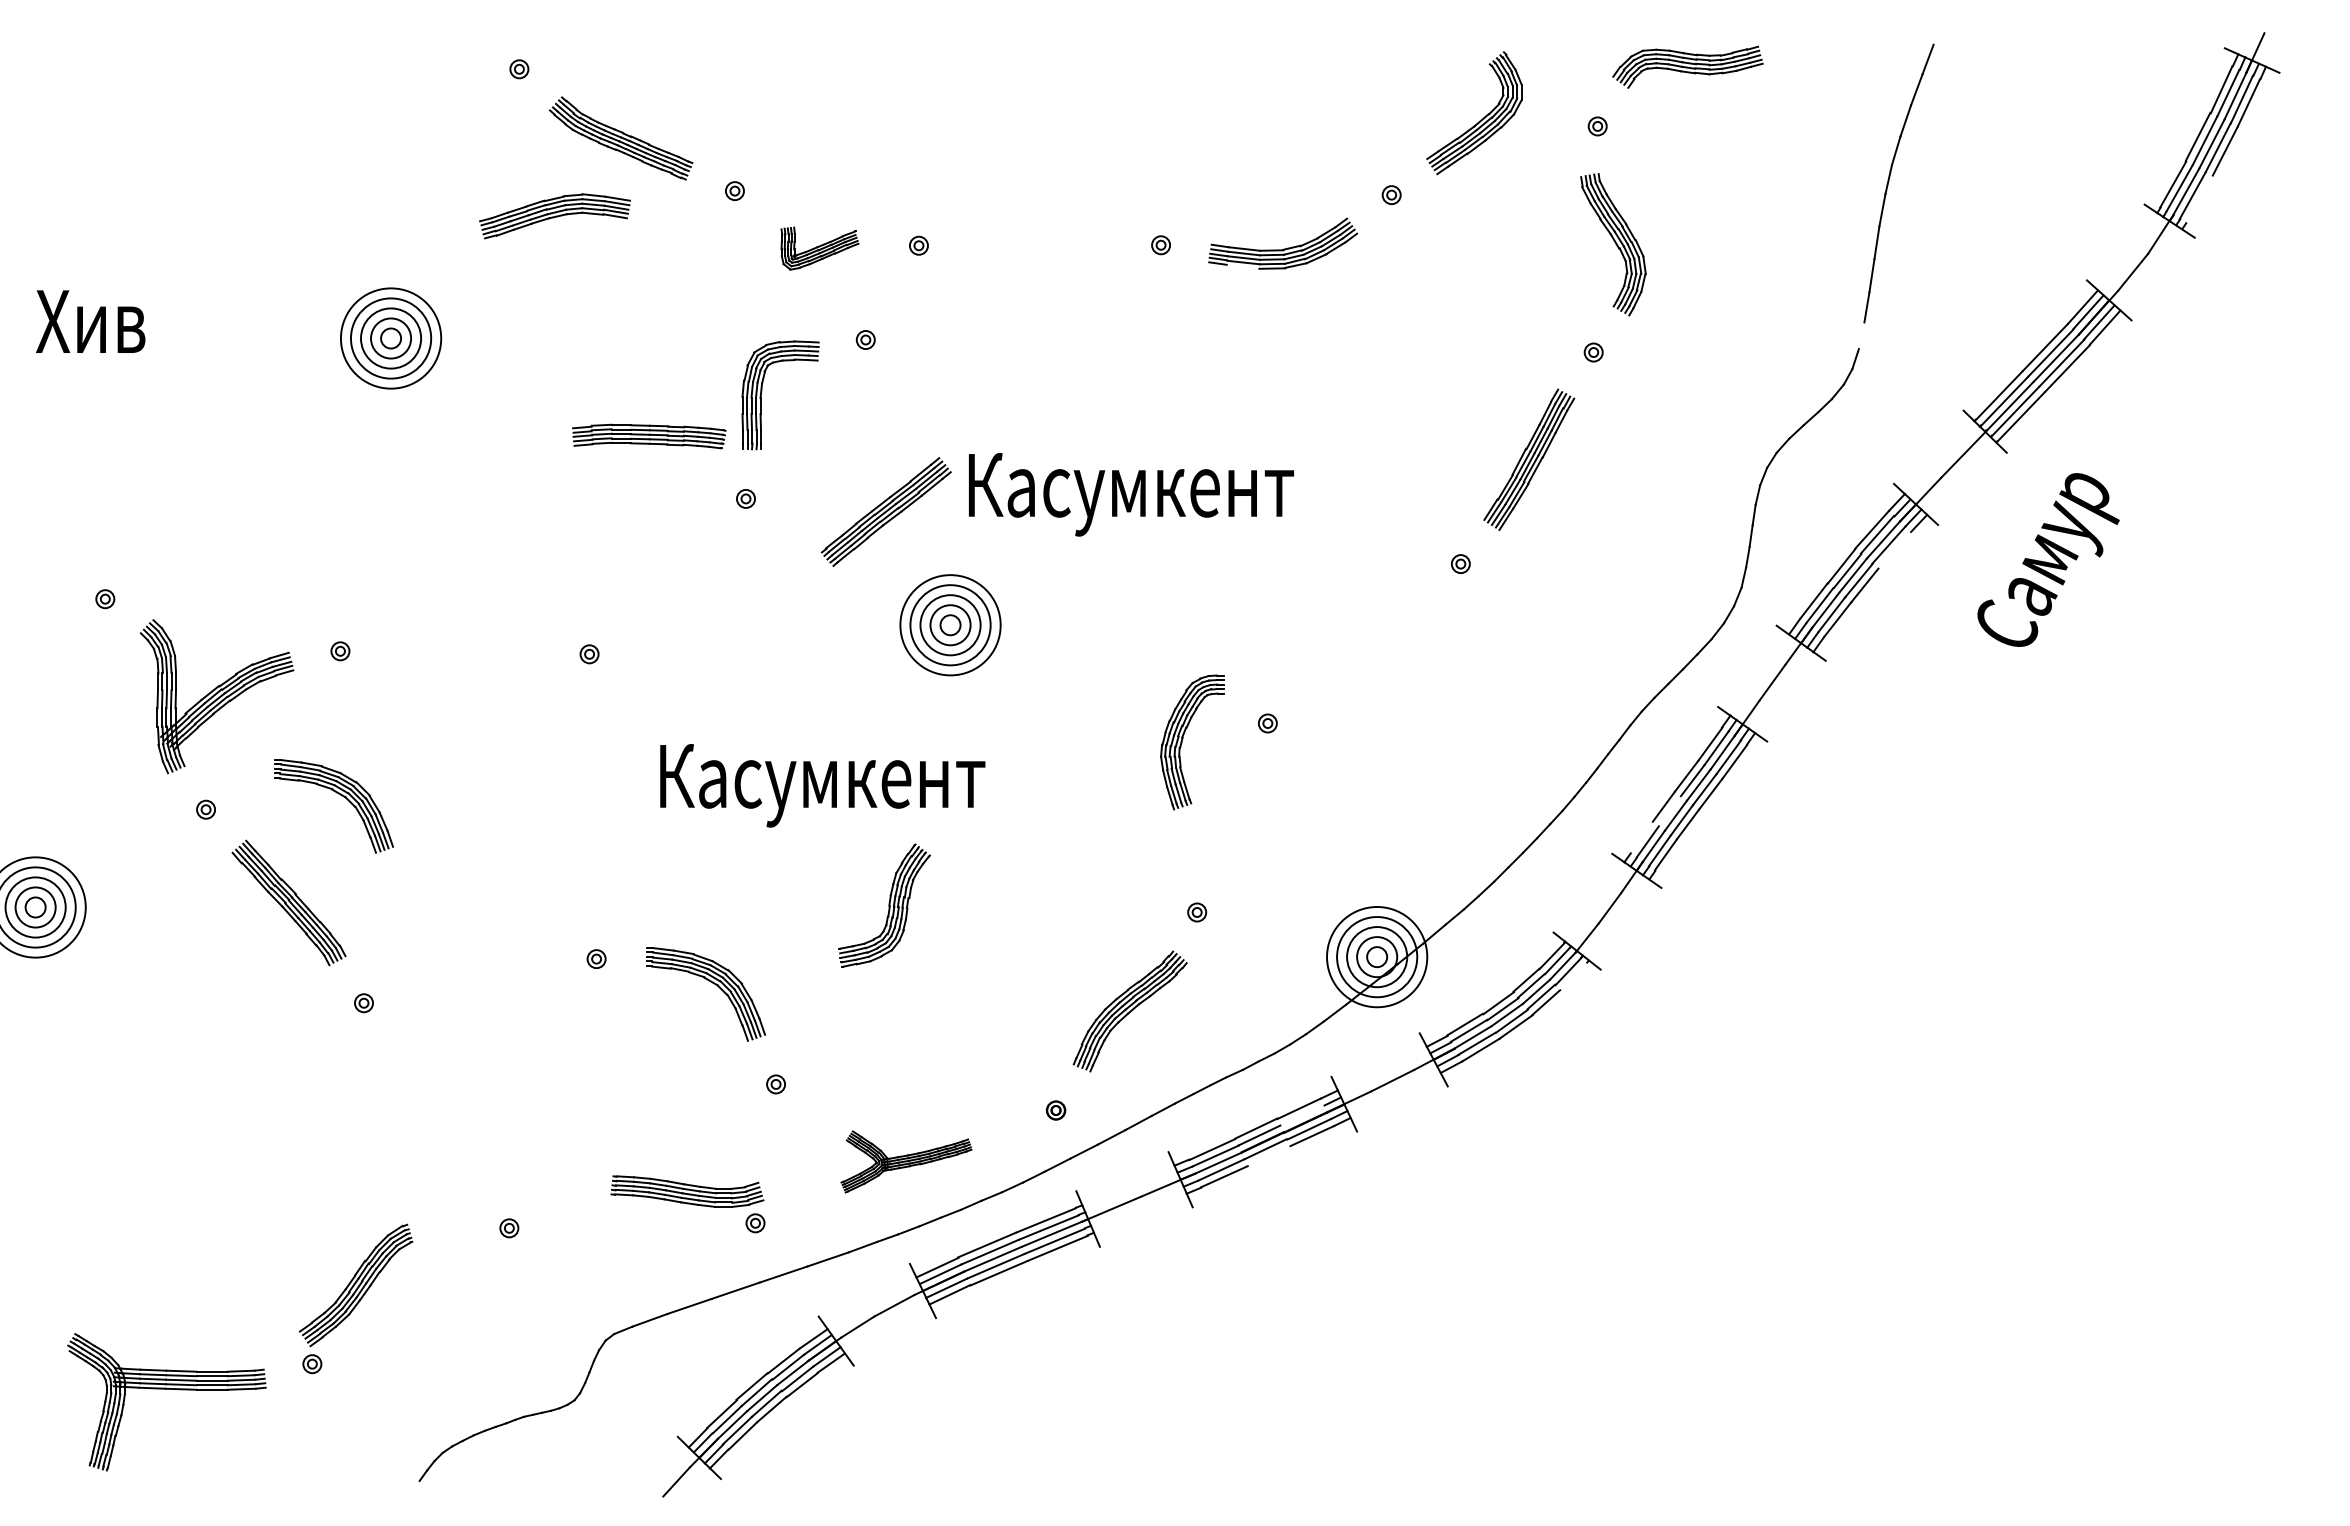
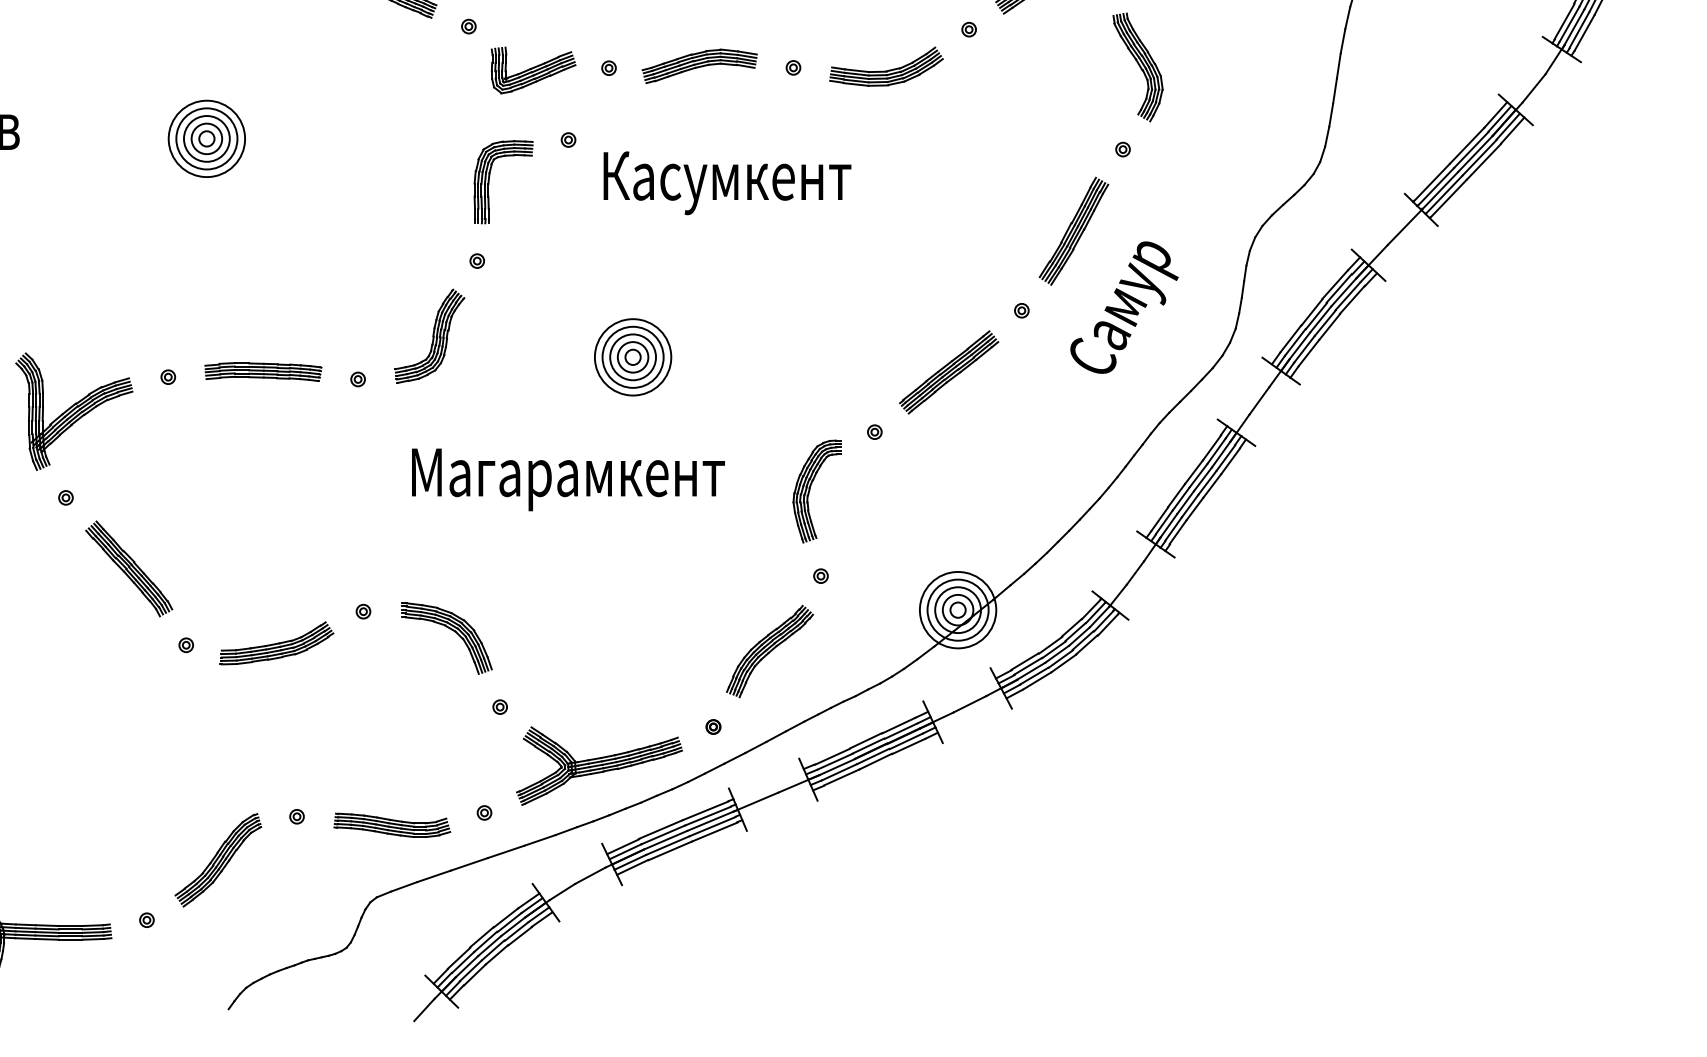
line: (2199, 199) -> (1584, 33), added
part: (554, 216) -> (699, 66), moved
part: (819, 248) -> (533, 70), size x1.43
line: (1242, 266) -> (855, 84), added
line: (1861, 335) -> (1327, 136), added
part: (649, 436) -> (263, 372), moved
text: (1131, 494) -> (727, 183), moved
part: (885, 511) -> (948, 372), moved
line: (1894, 549) -> (1352, 299), added
text: (2048, 559) -> (1124, 307), moved
part: (1183, 739) -> (810, 489), moved
text: (867, 785) -> (569, 479), Касумкент -> Магарамкент
part: (338, 794) -> (166, 486), removed
line: (1669, 811) -> (1180, 499), added
line: (1641, 837) -> (1159, 519), added
part: (884, 905) -> (429, 336), moved
line: (1573, 976) -> (1107, 624), added
part: (482, 1000) -> (276, 643), added
line: (1302, 1115) -> (901, 730), added
line: (1268, 1155) -> (875, 761), added
part: (906, 1161) -> (599, 765), size x1.67
part: (687, 1191) -> (392, 825), moved
part: (355, 1285) -> (217, 860), moved

